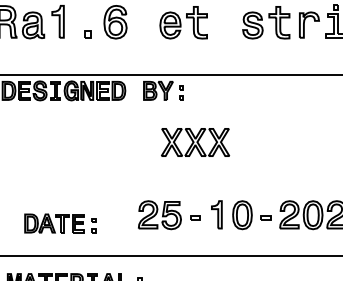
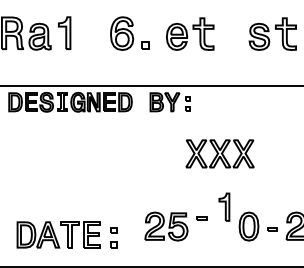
part: (87, 34) -> (145, 45), moved
part: (195, 142) -> (220, 153), moved
part: (216, 214) -> (224, 206), moved
part: (195, 217) -> (202, 217), moved
part: (60, 223) -> (67, 234), size x1.4

